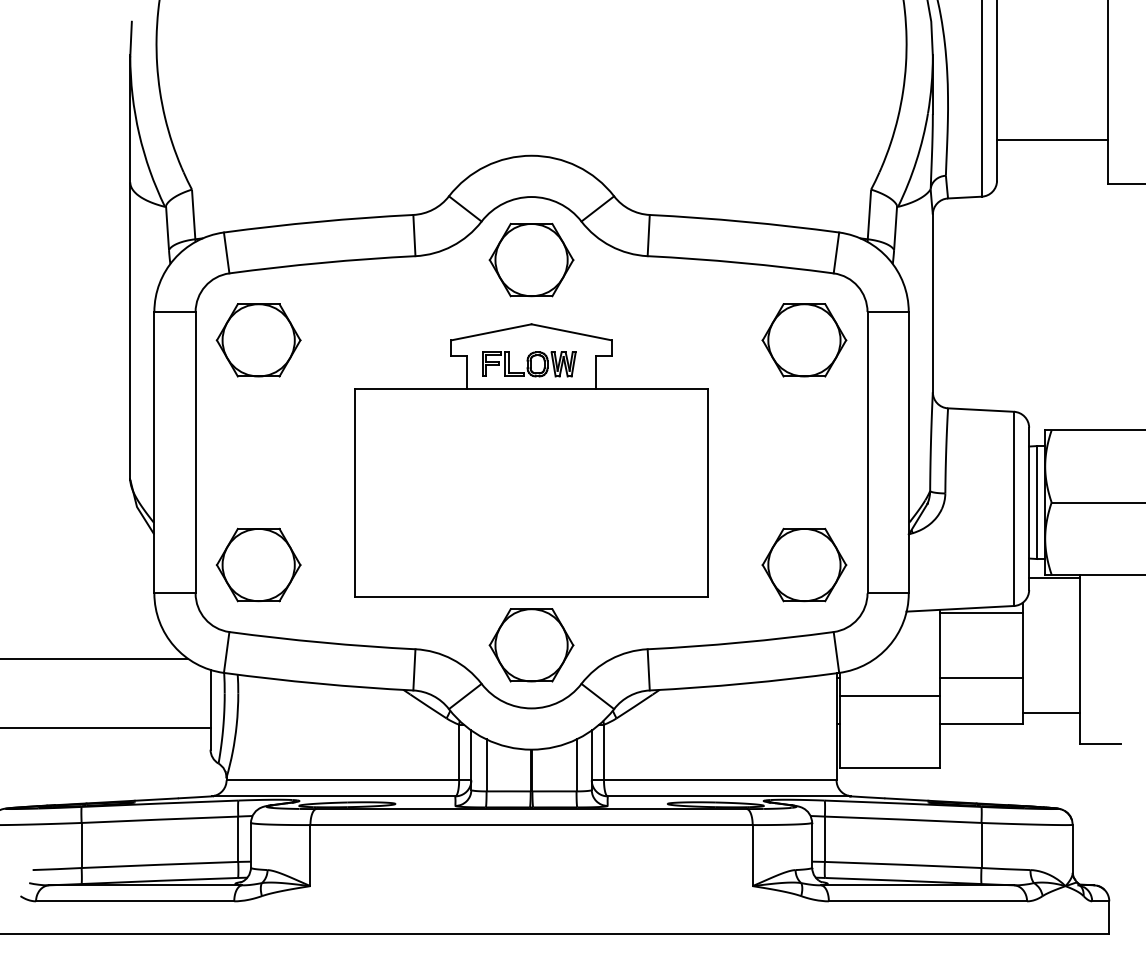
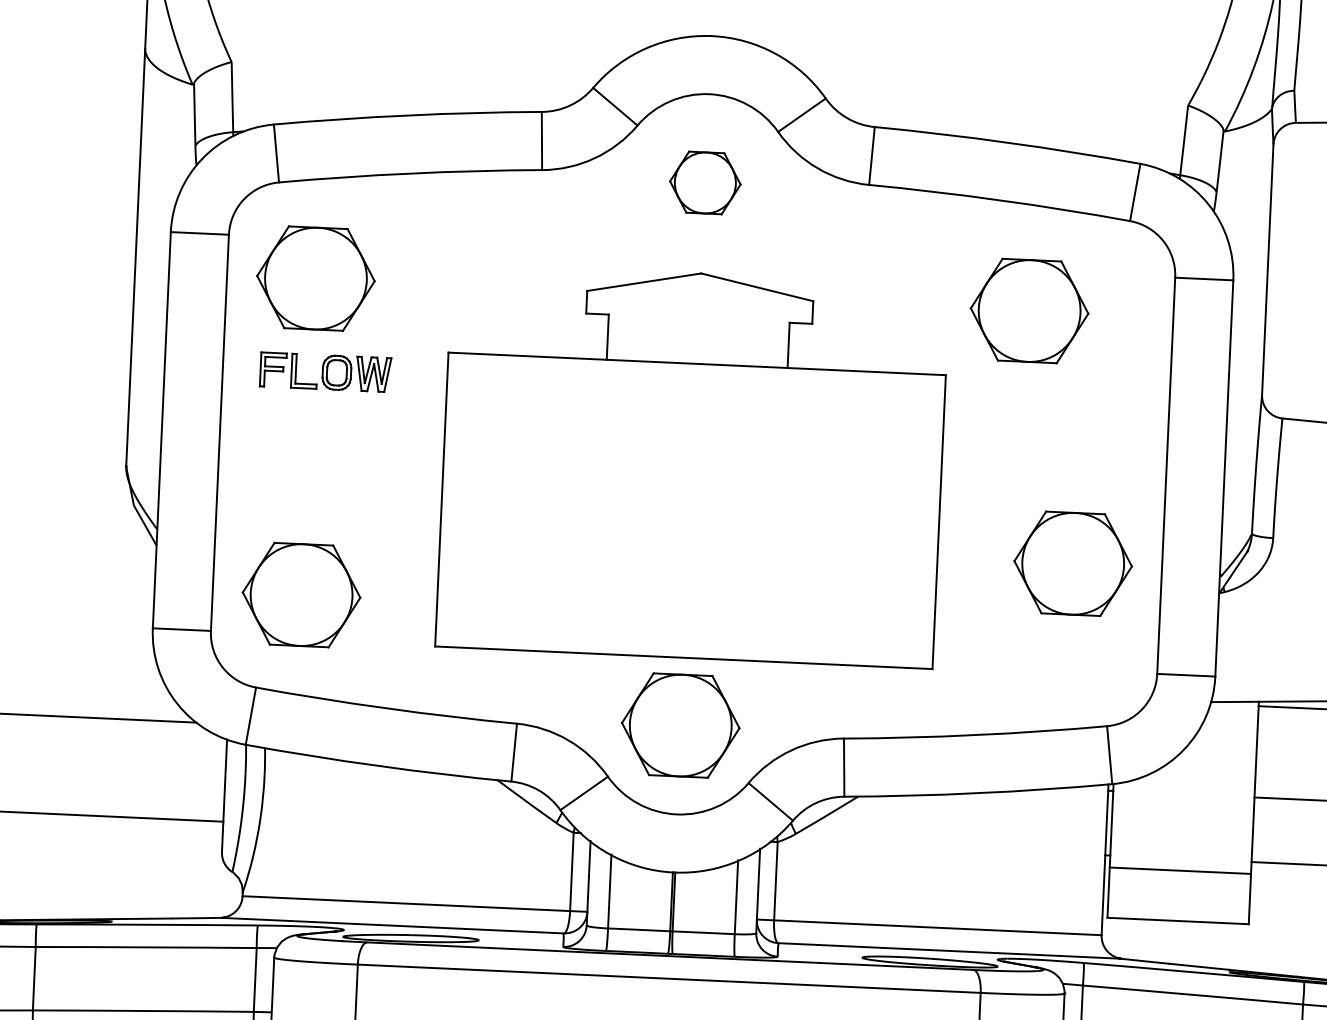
part: (531, 259) -> (705, 182), size x0.6
part: (804, 340) -> (1029, 311), moved
part: (529, 364) -> (325, 372), moved
part: (804, 564) -> (1073, 563), moved
line: (890, 696) -> (1180, 871), moved

